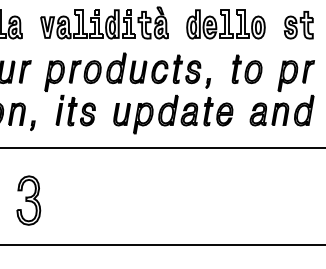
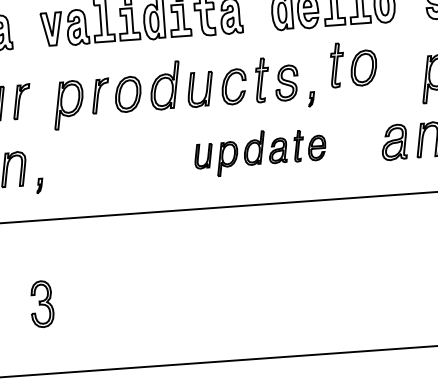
part: (246, 68) -> (352, 63), moved
part: (75, 110) -> (105, 156), removed
part: (173, 114) -> (260, 152), size x0.7
part: (28, 200) -> (41, 304), size x0.6

